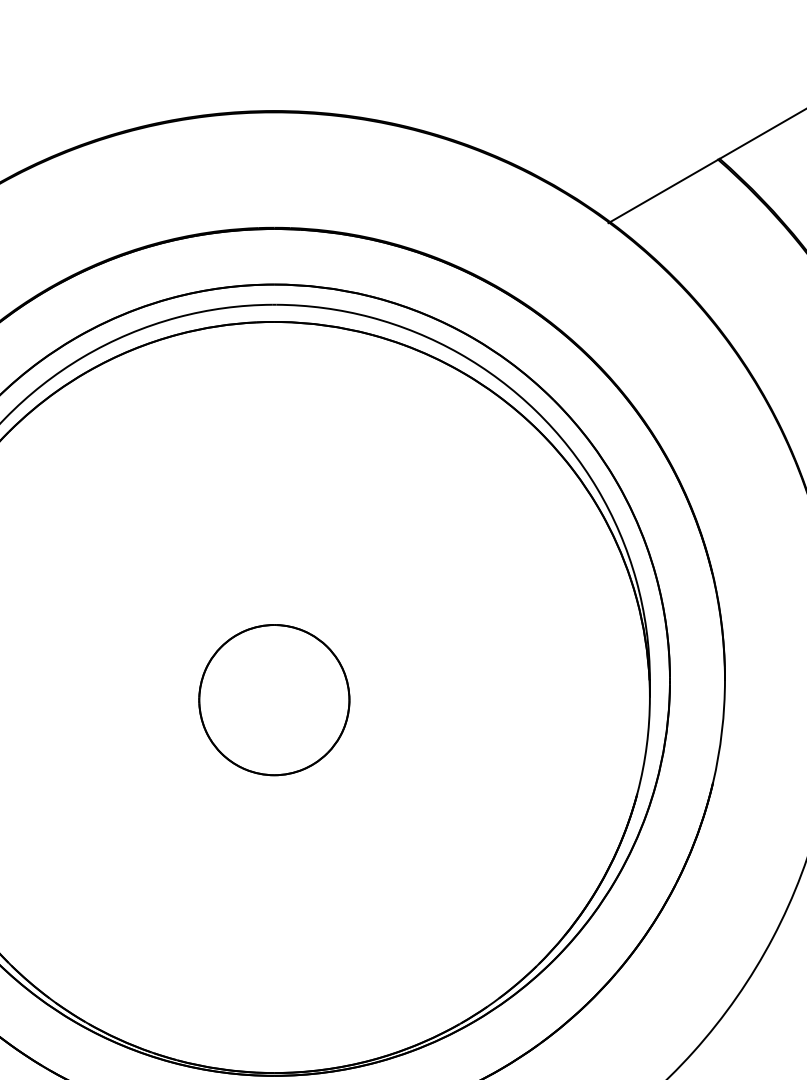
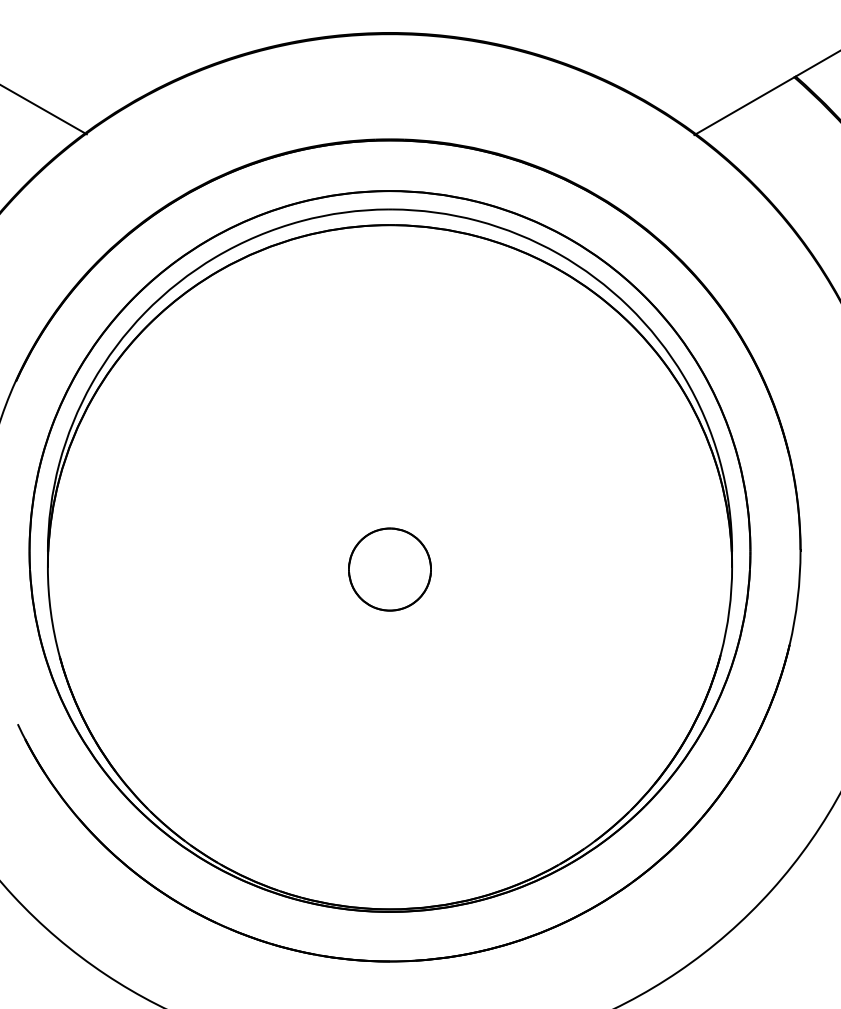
part: (273, 699) -> (389, 569), size x0.6

